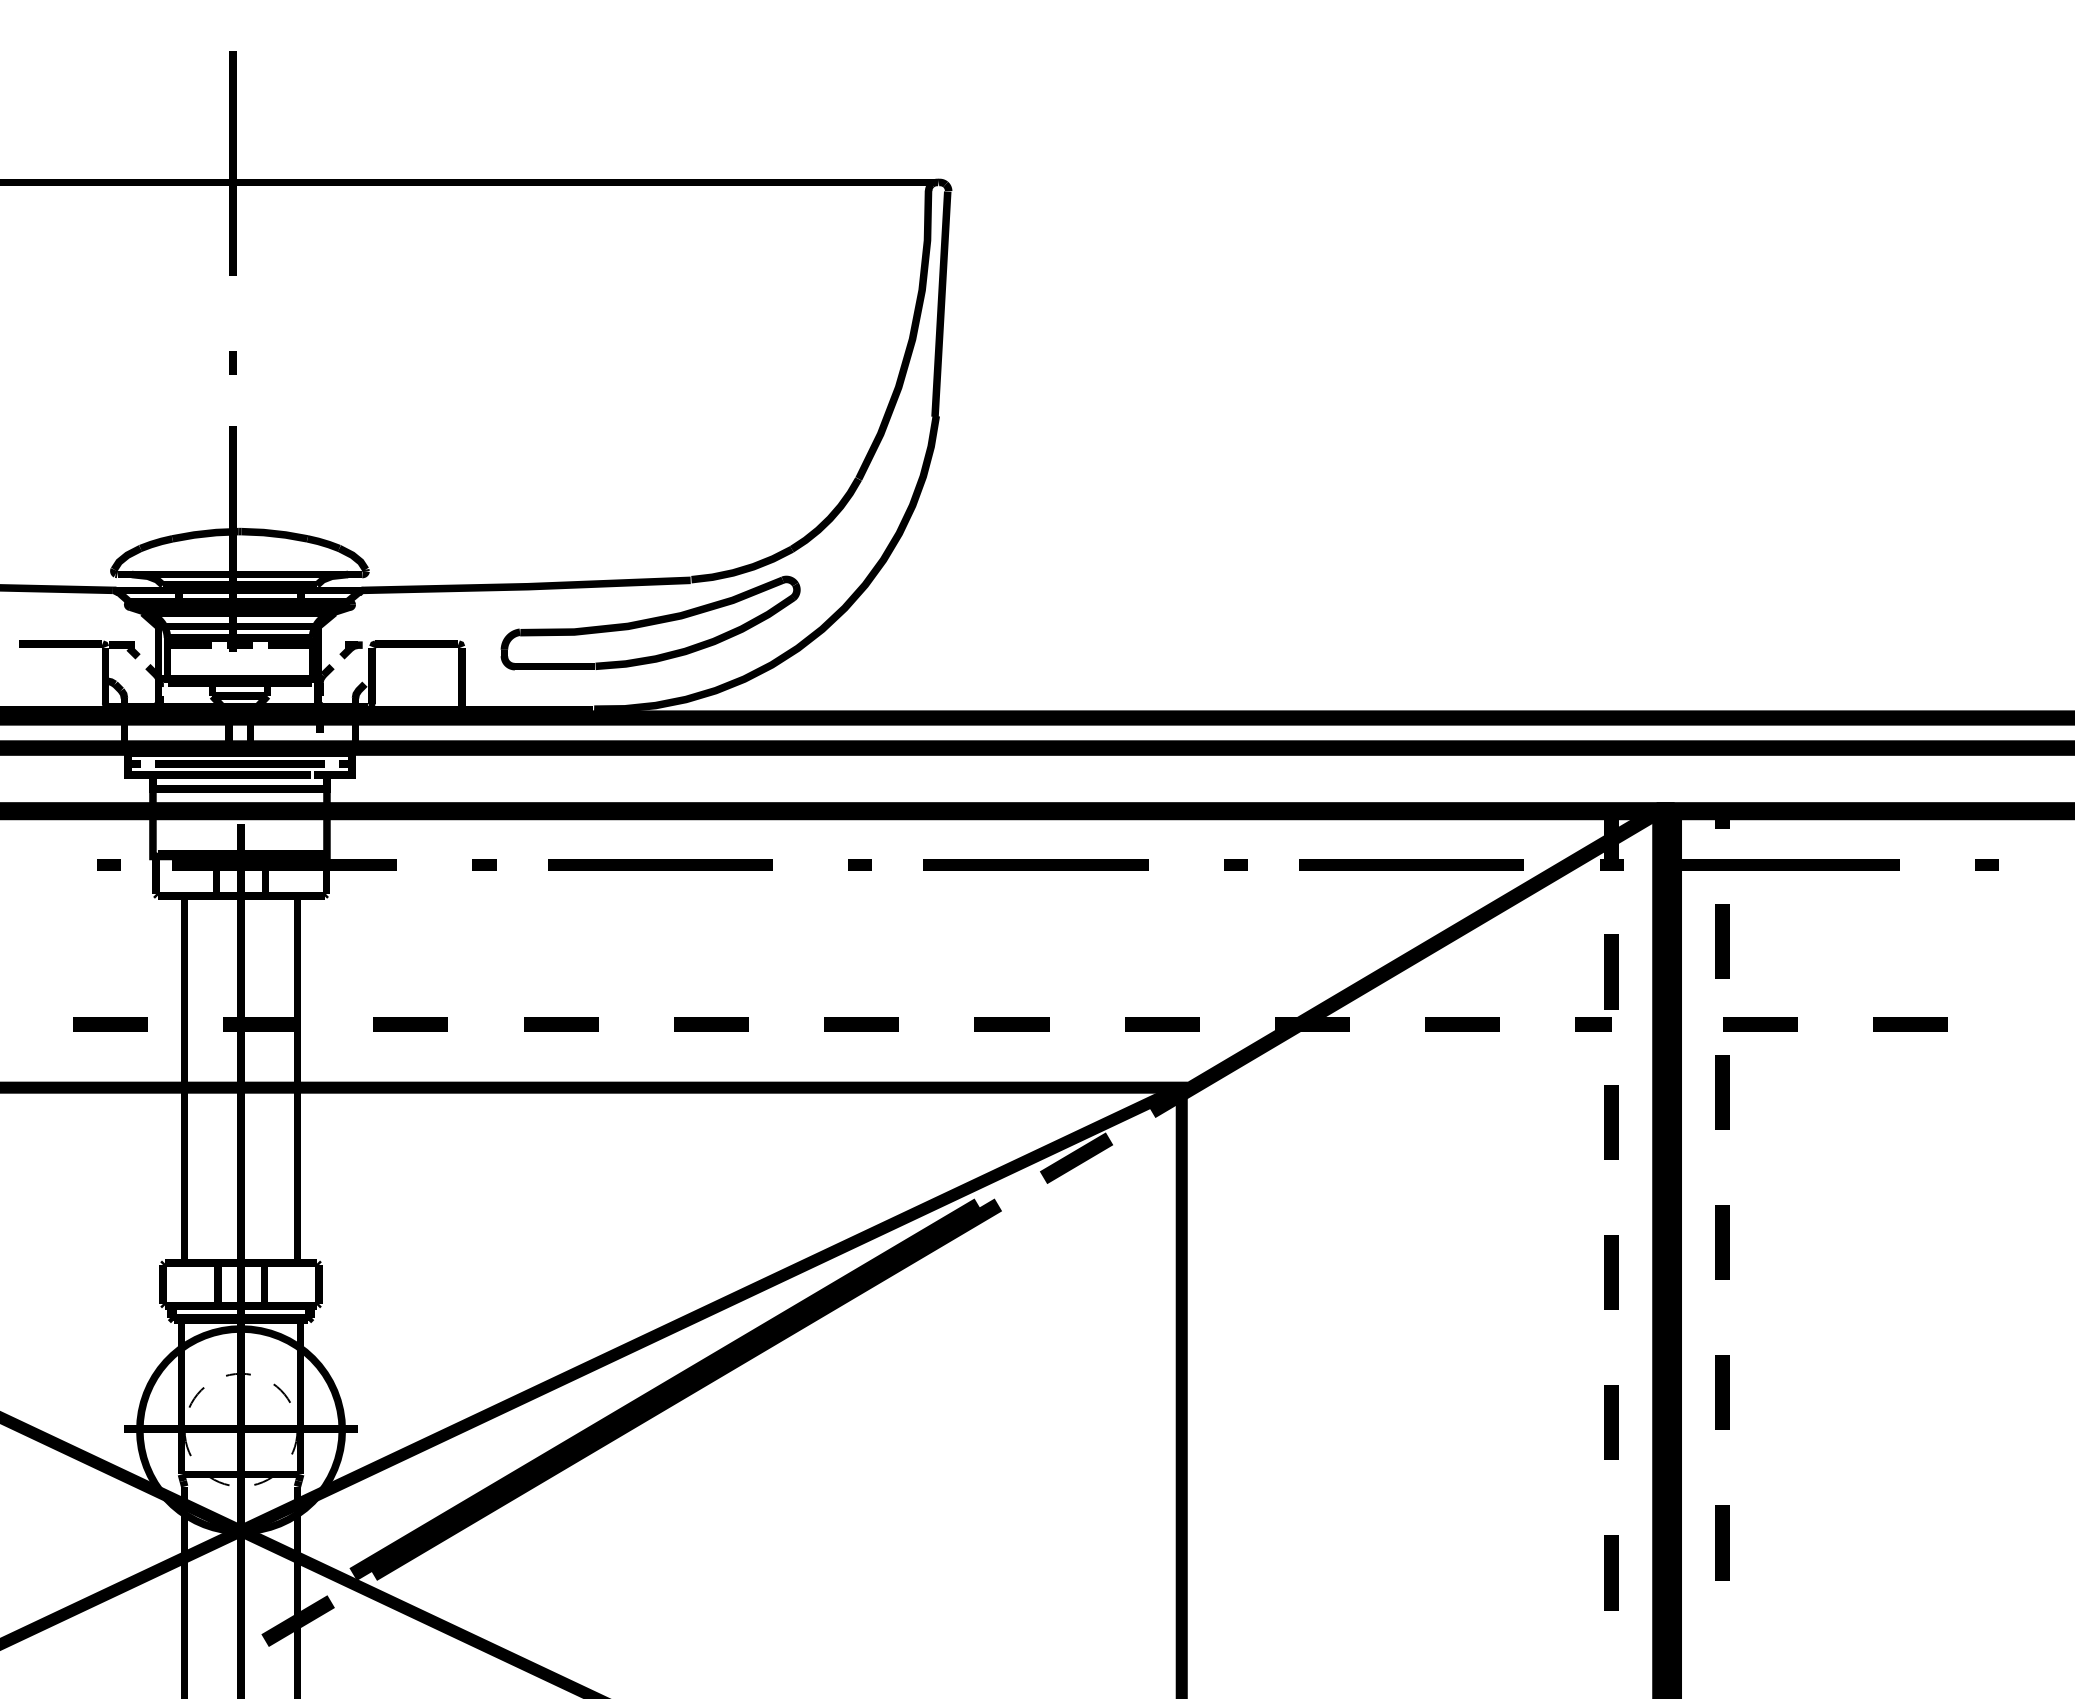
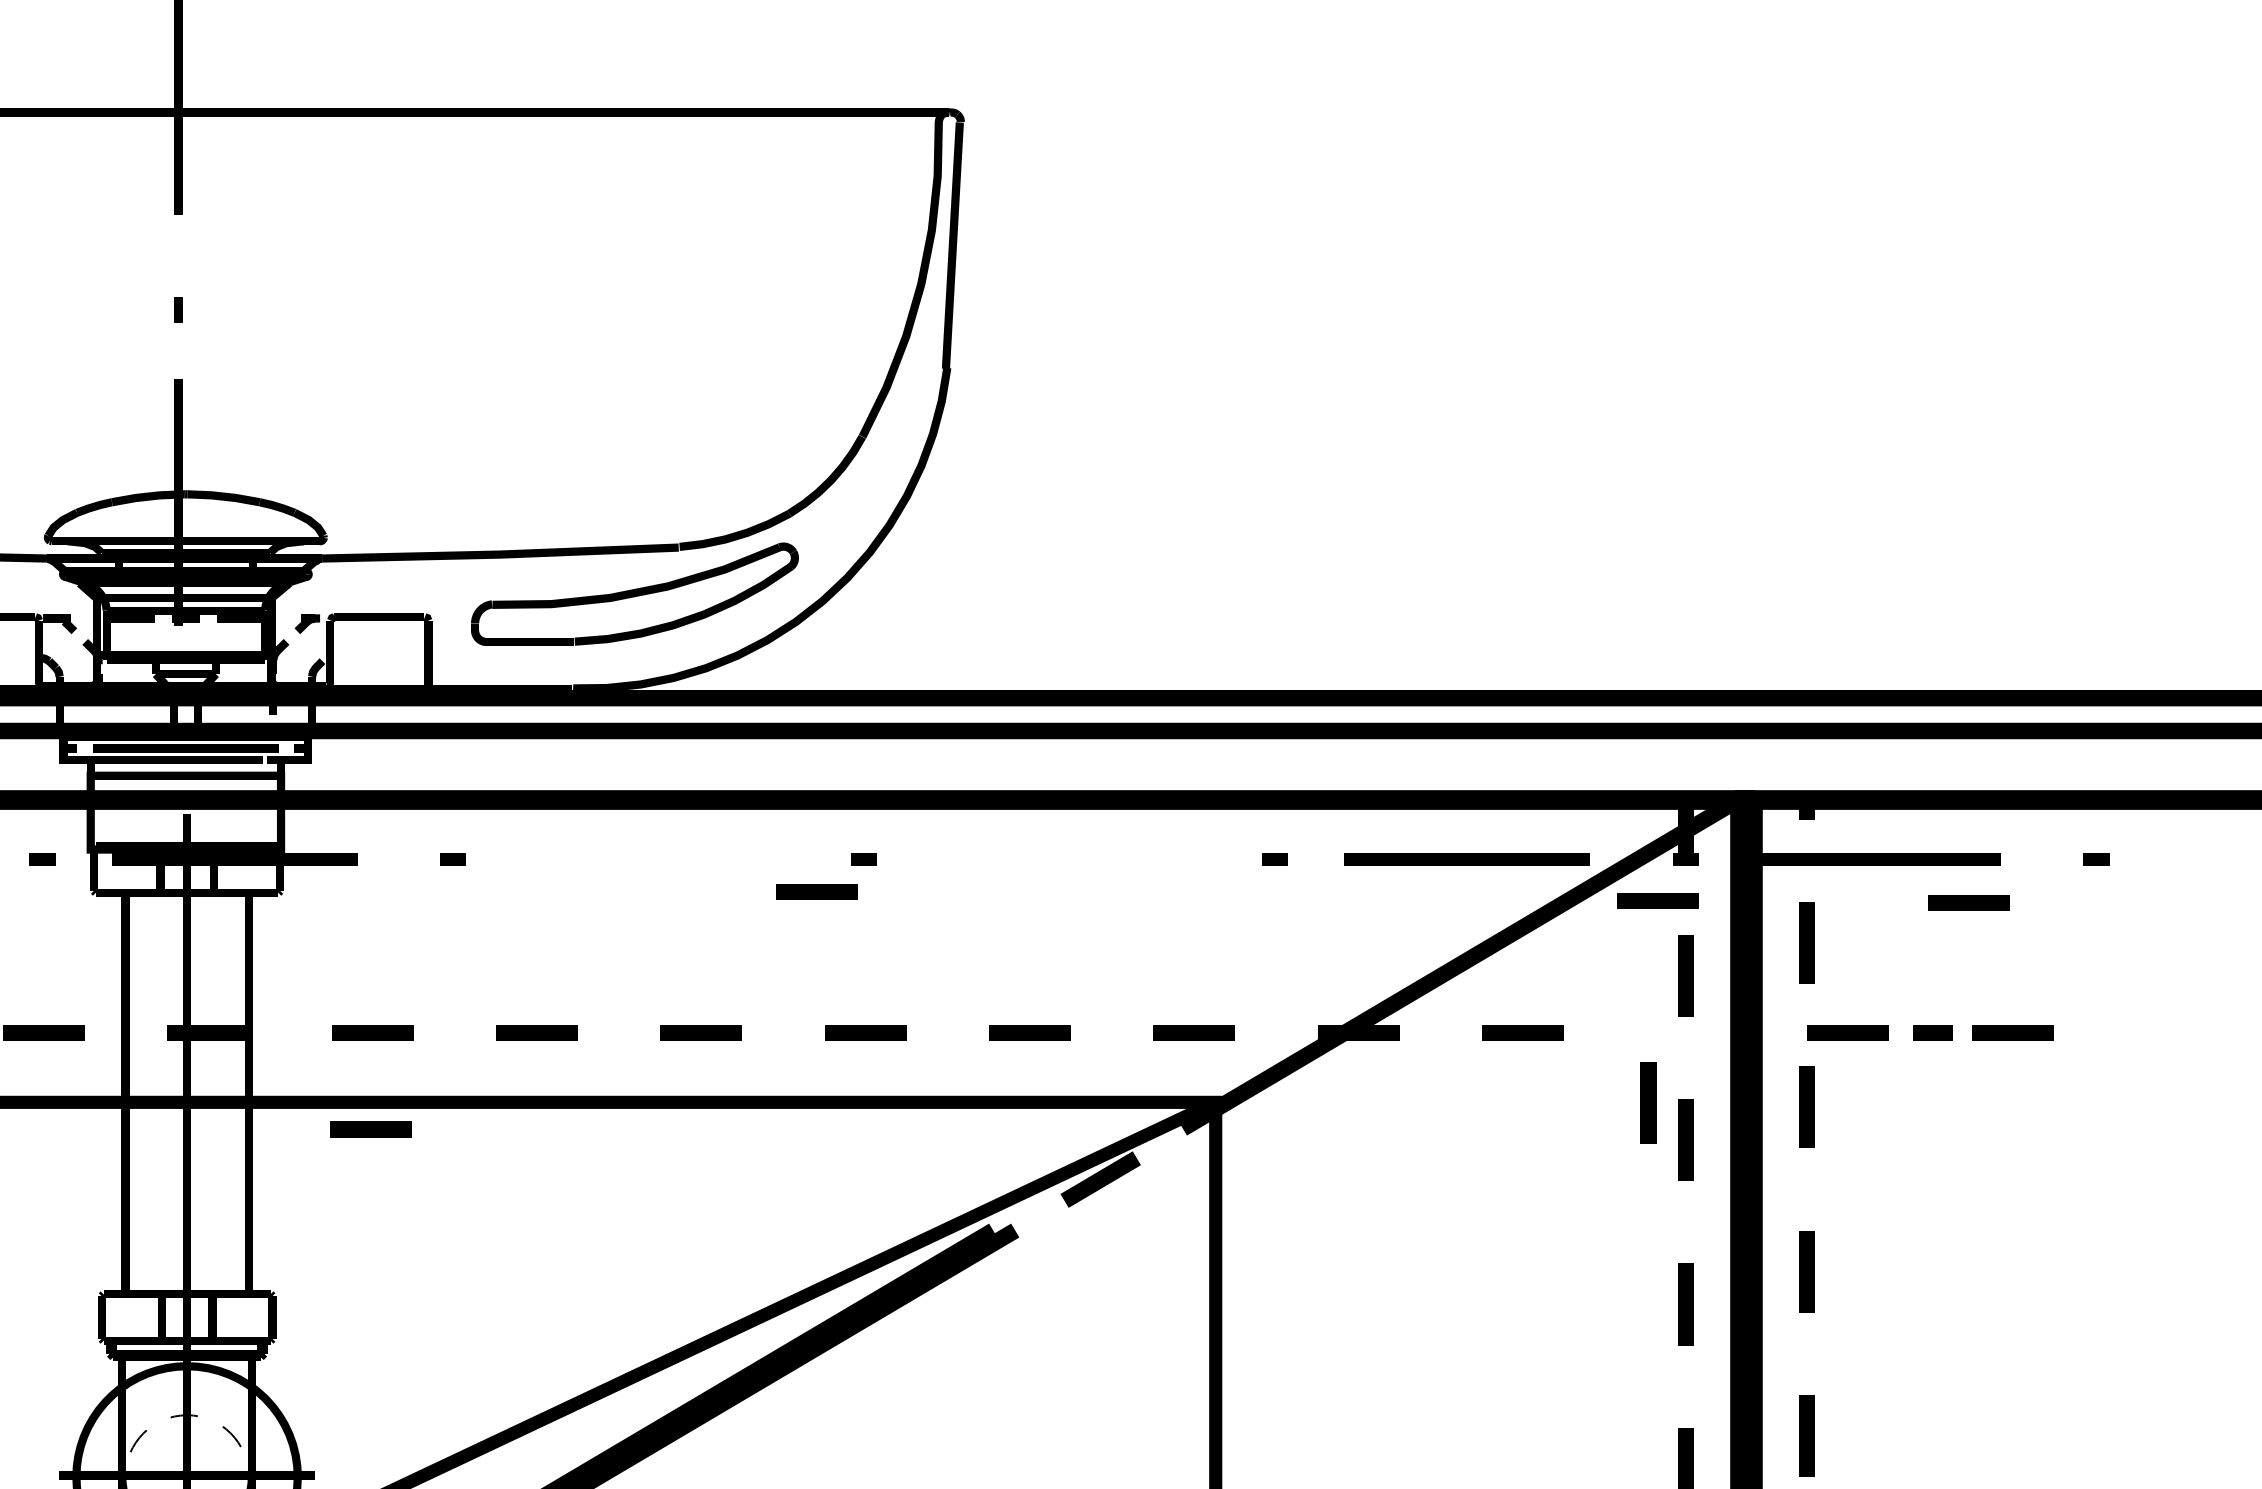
line: (660, 864) -> (645, 858), removed
line: (1035, 864) -> (1055, 858), removed
line: (816, 895) -> (816, 892), added
line: (1586, 903) -> (1658, 900), added
line: (1870, 905) -> (1968, 903), added
line: (1593, 1024) -> (1932, 1033), moved
line: (1577, 1088) -> (1648, 1103), added
line: (409, 1112) -> (371, 1129), added

